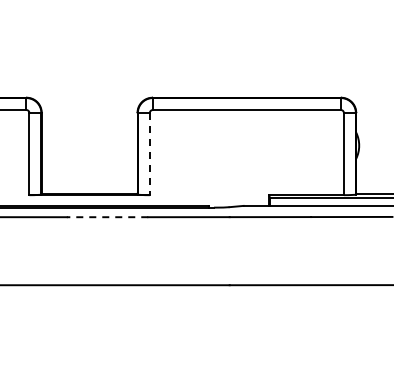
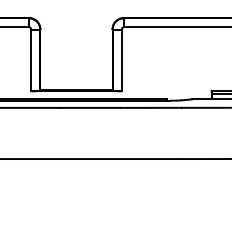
line: (149, 154) -> (121, 60), dashed -> solid
line: (107, 217) -> (89, 108), dashed -> solid

